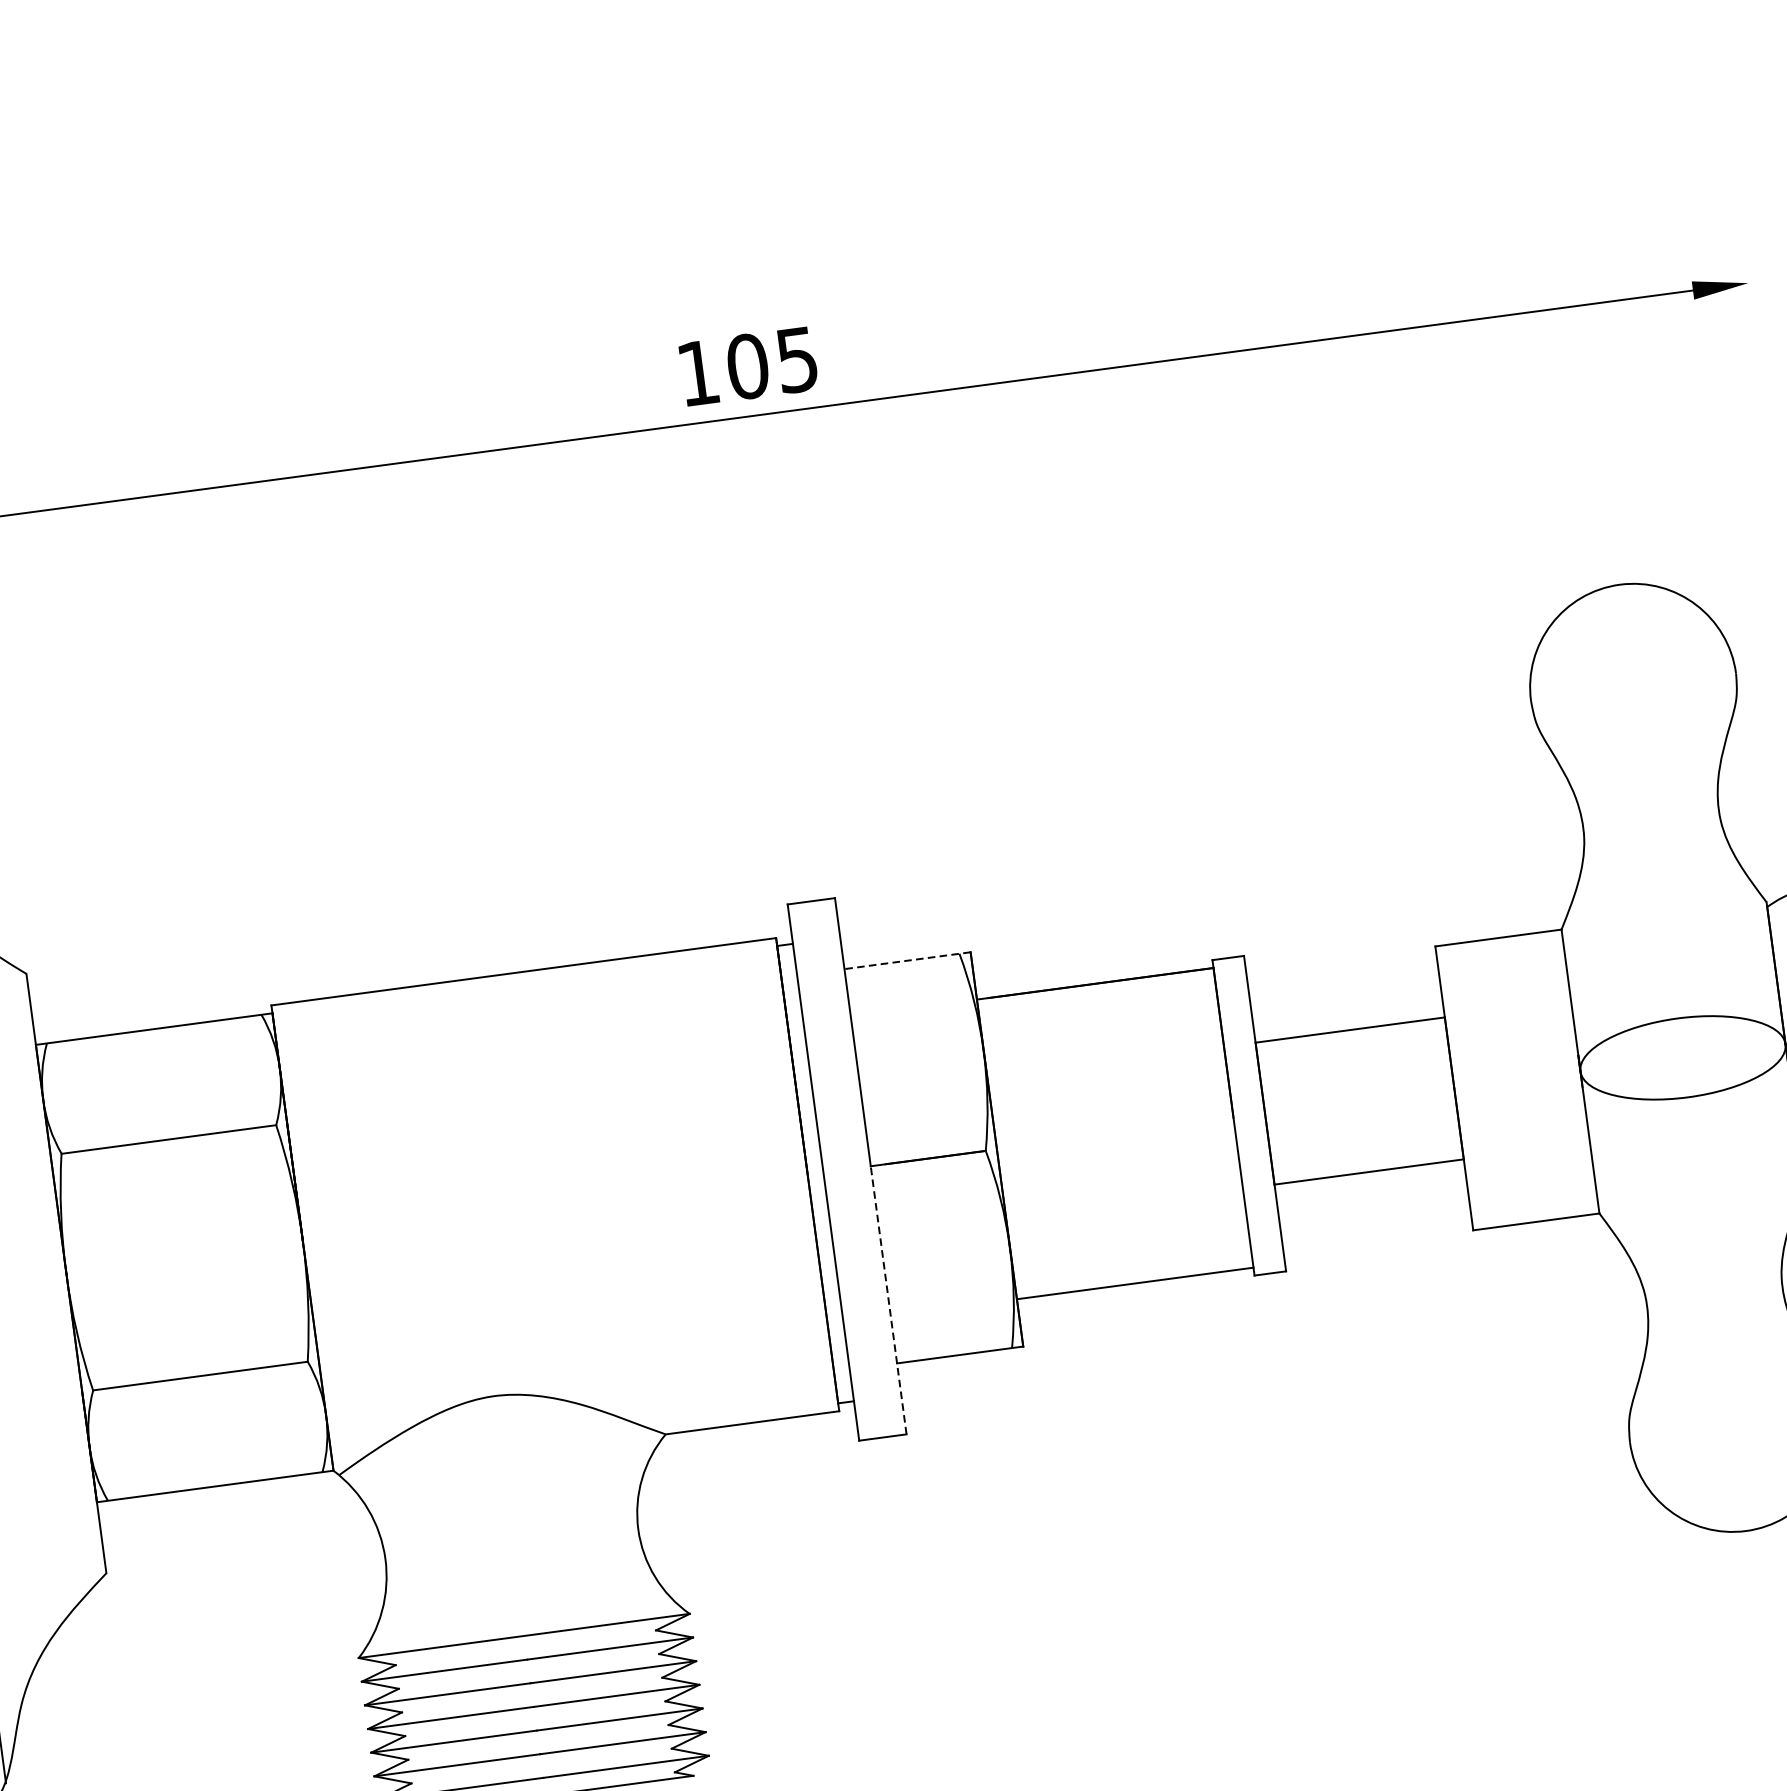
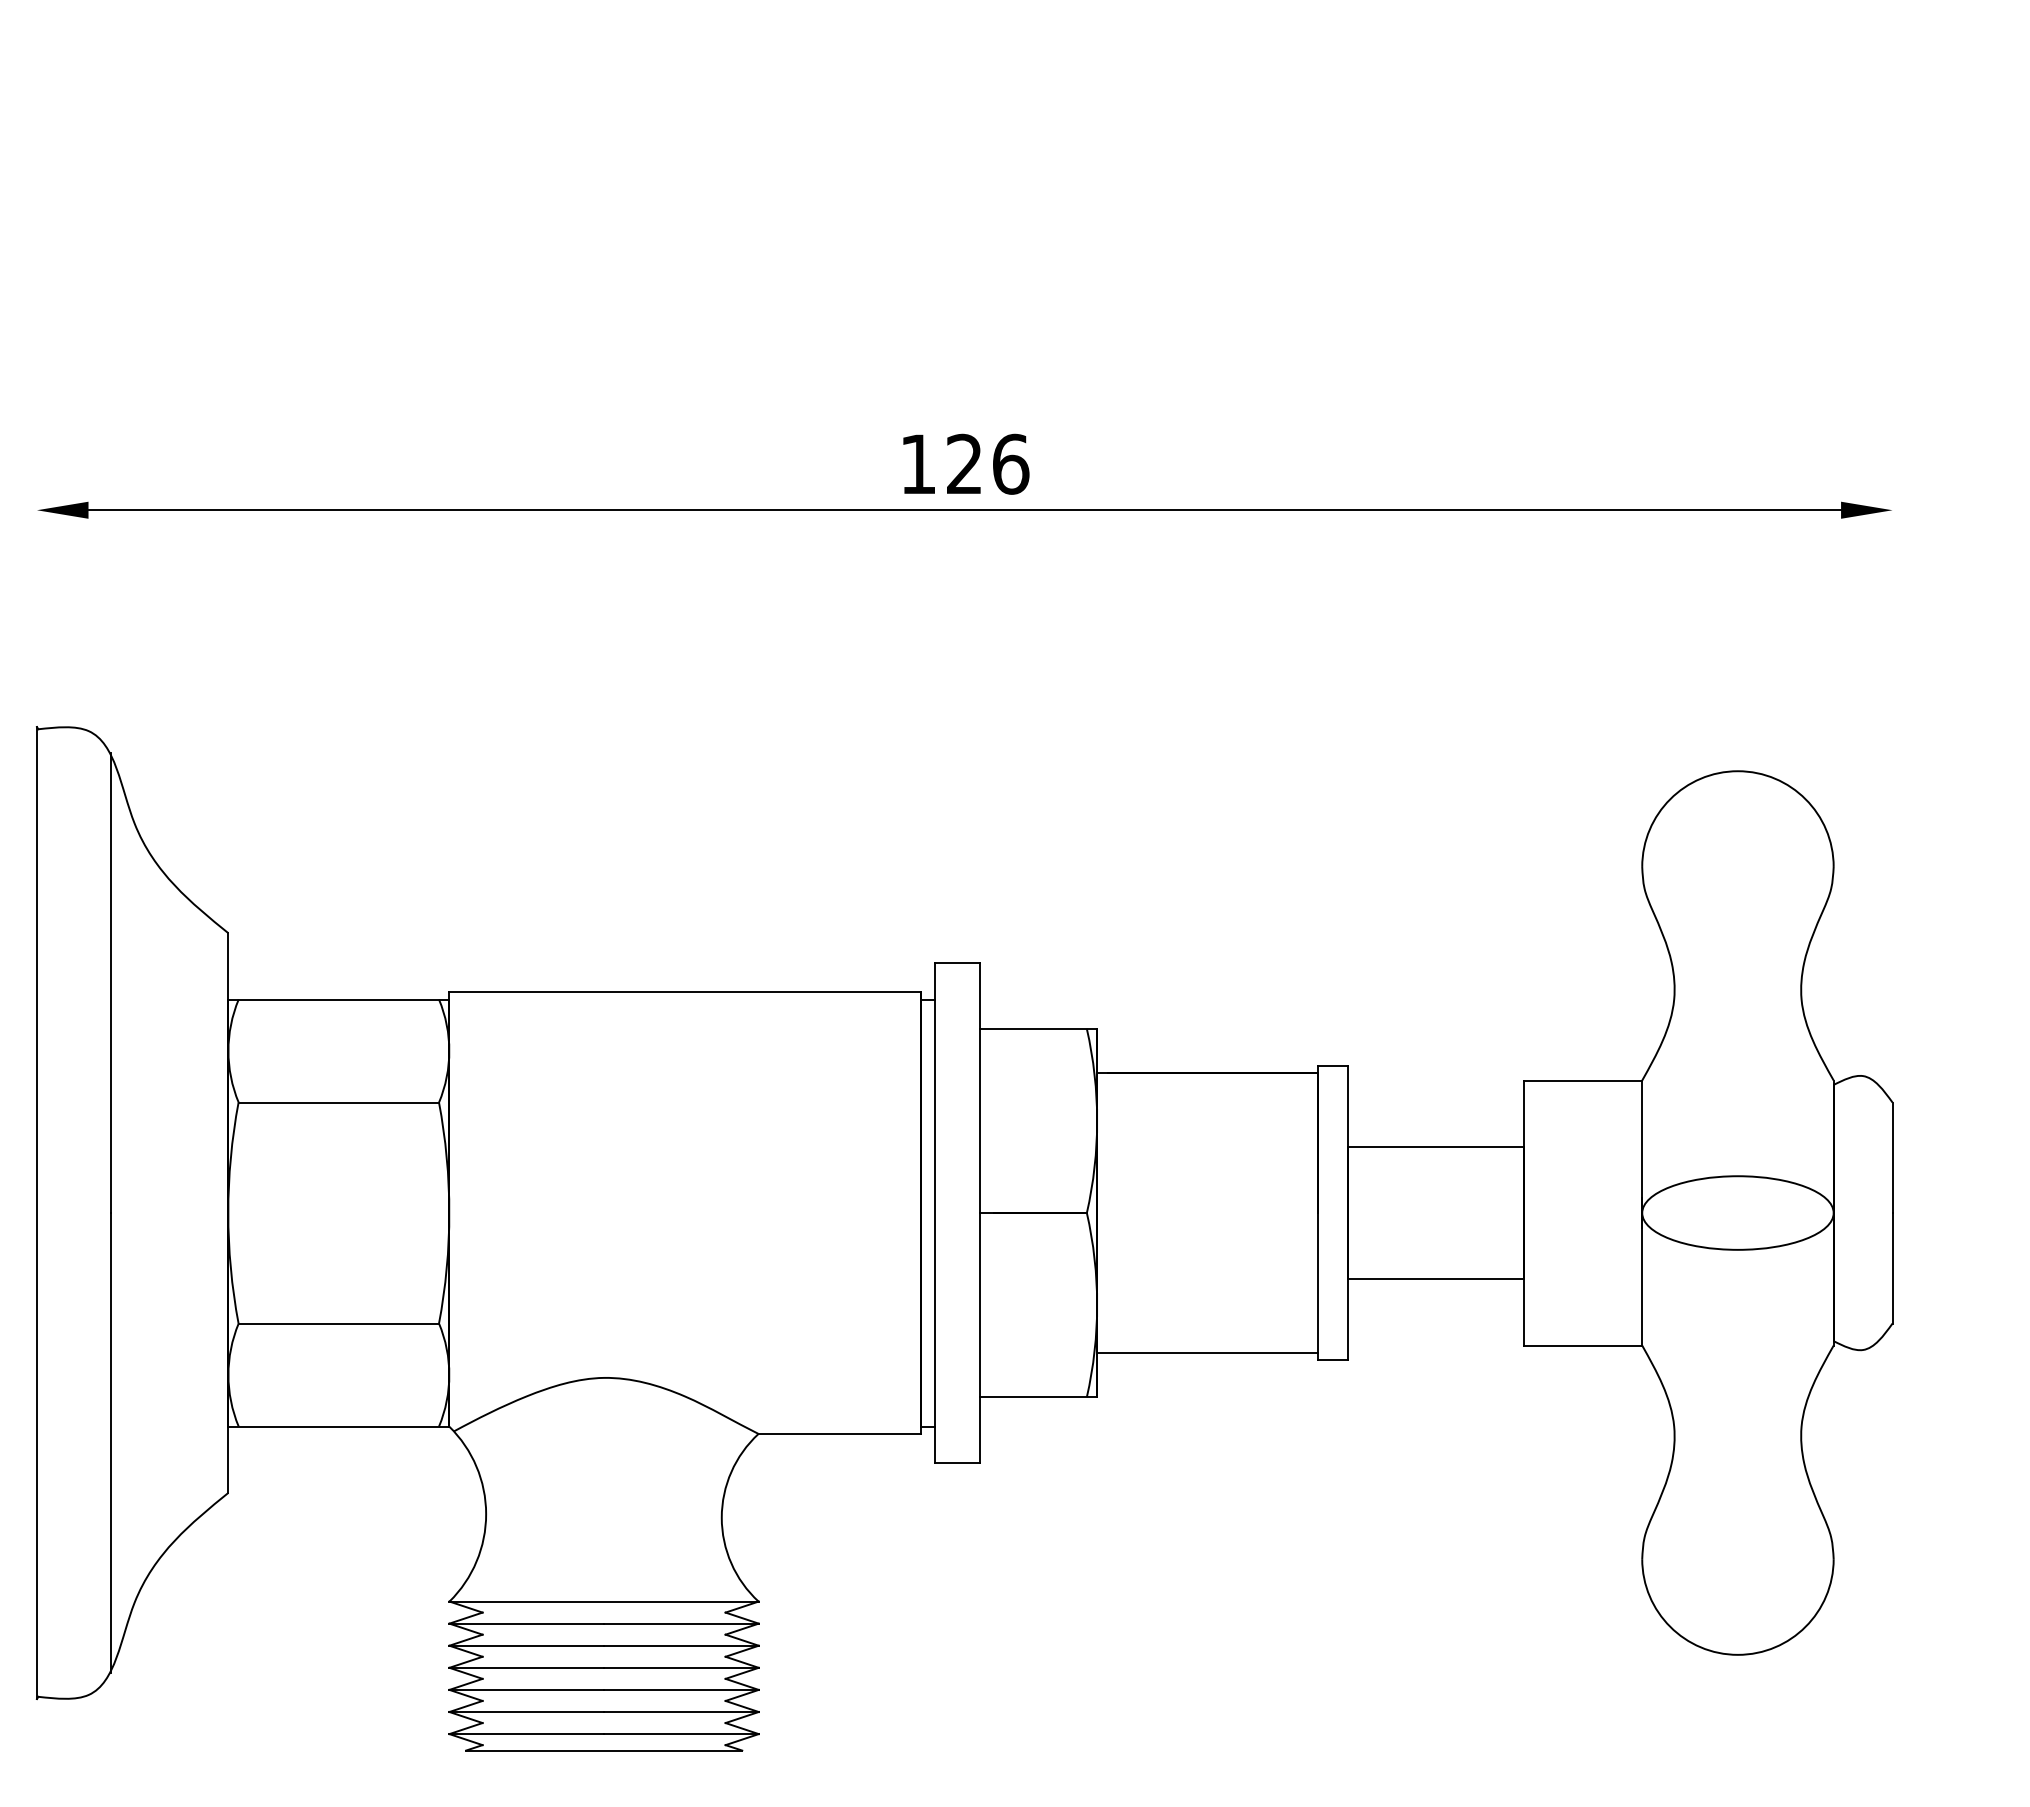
text: (772, 362) -> (987, 463), 105 -> 126
line: (907, 960) -> (1038, 1028), dashed -> solid
line: (888, 1299) -> (979, 1337), dashed -> solid

